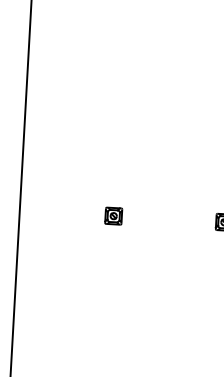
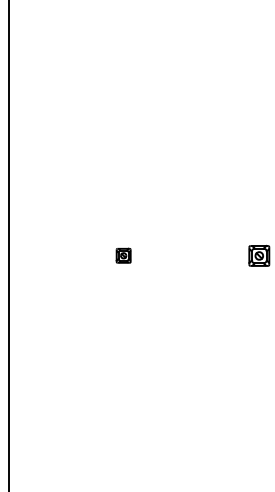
part: (113, 215) -> (123, 255), size x0.7

